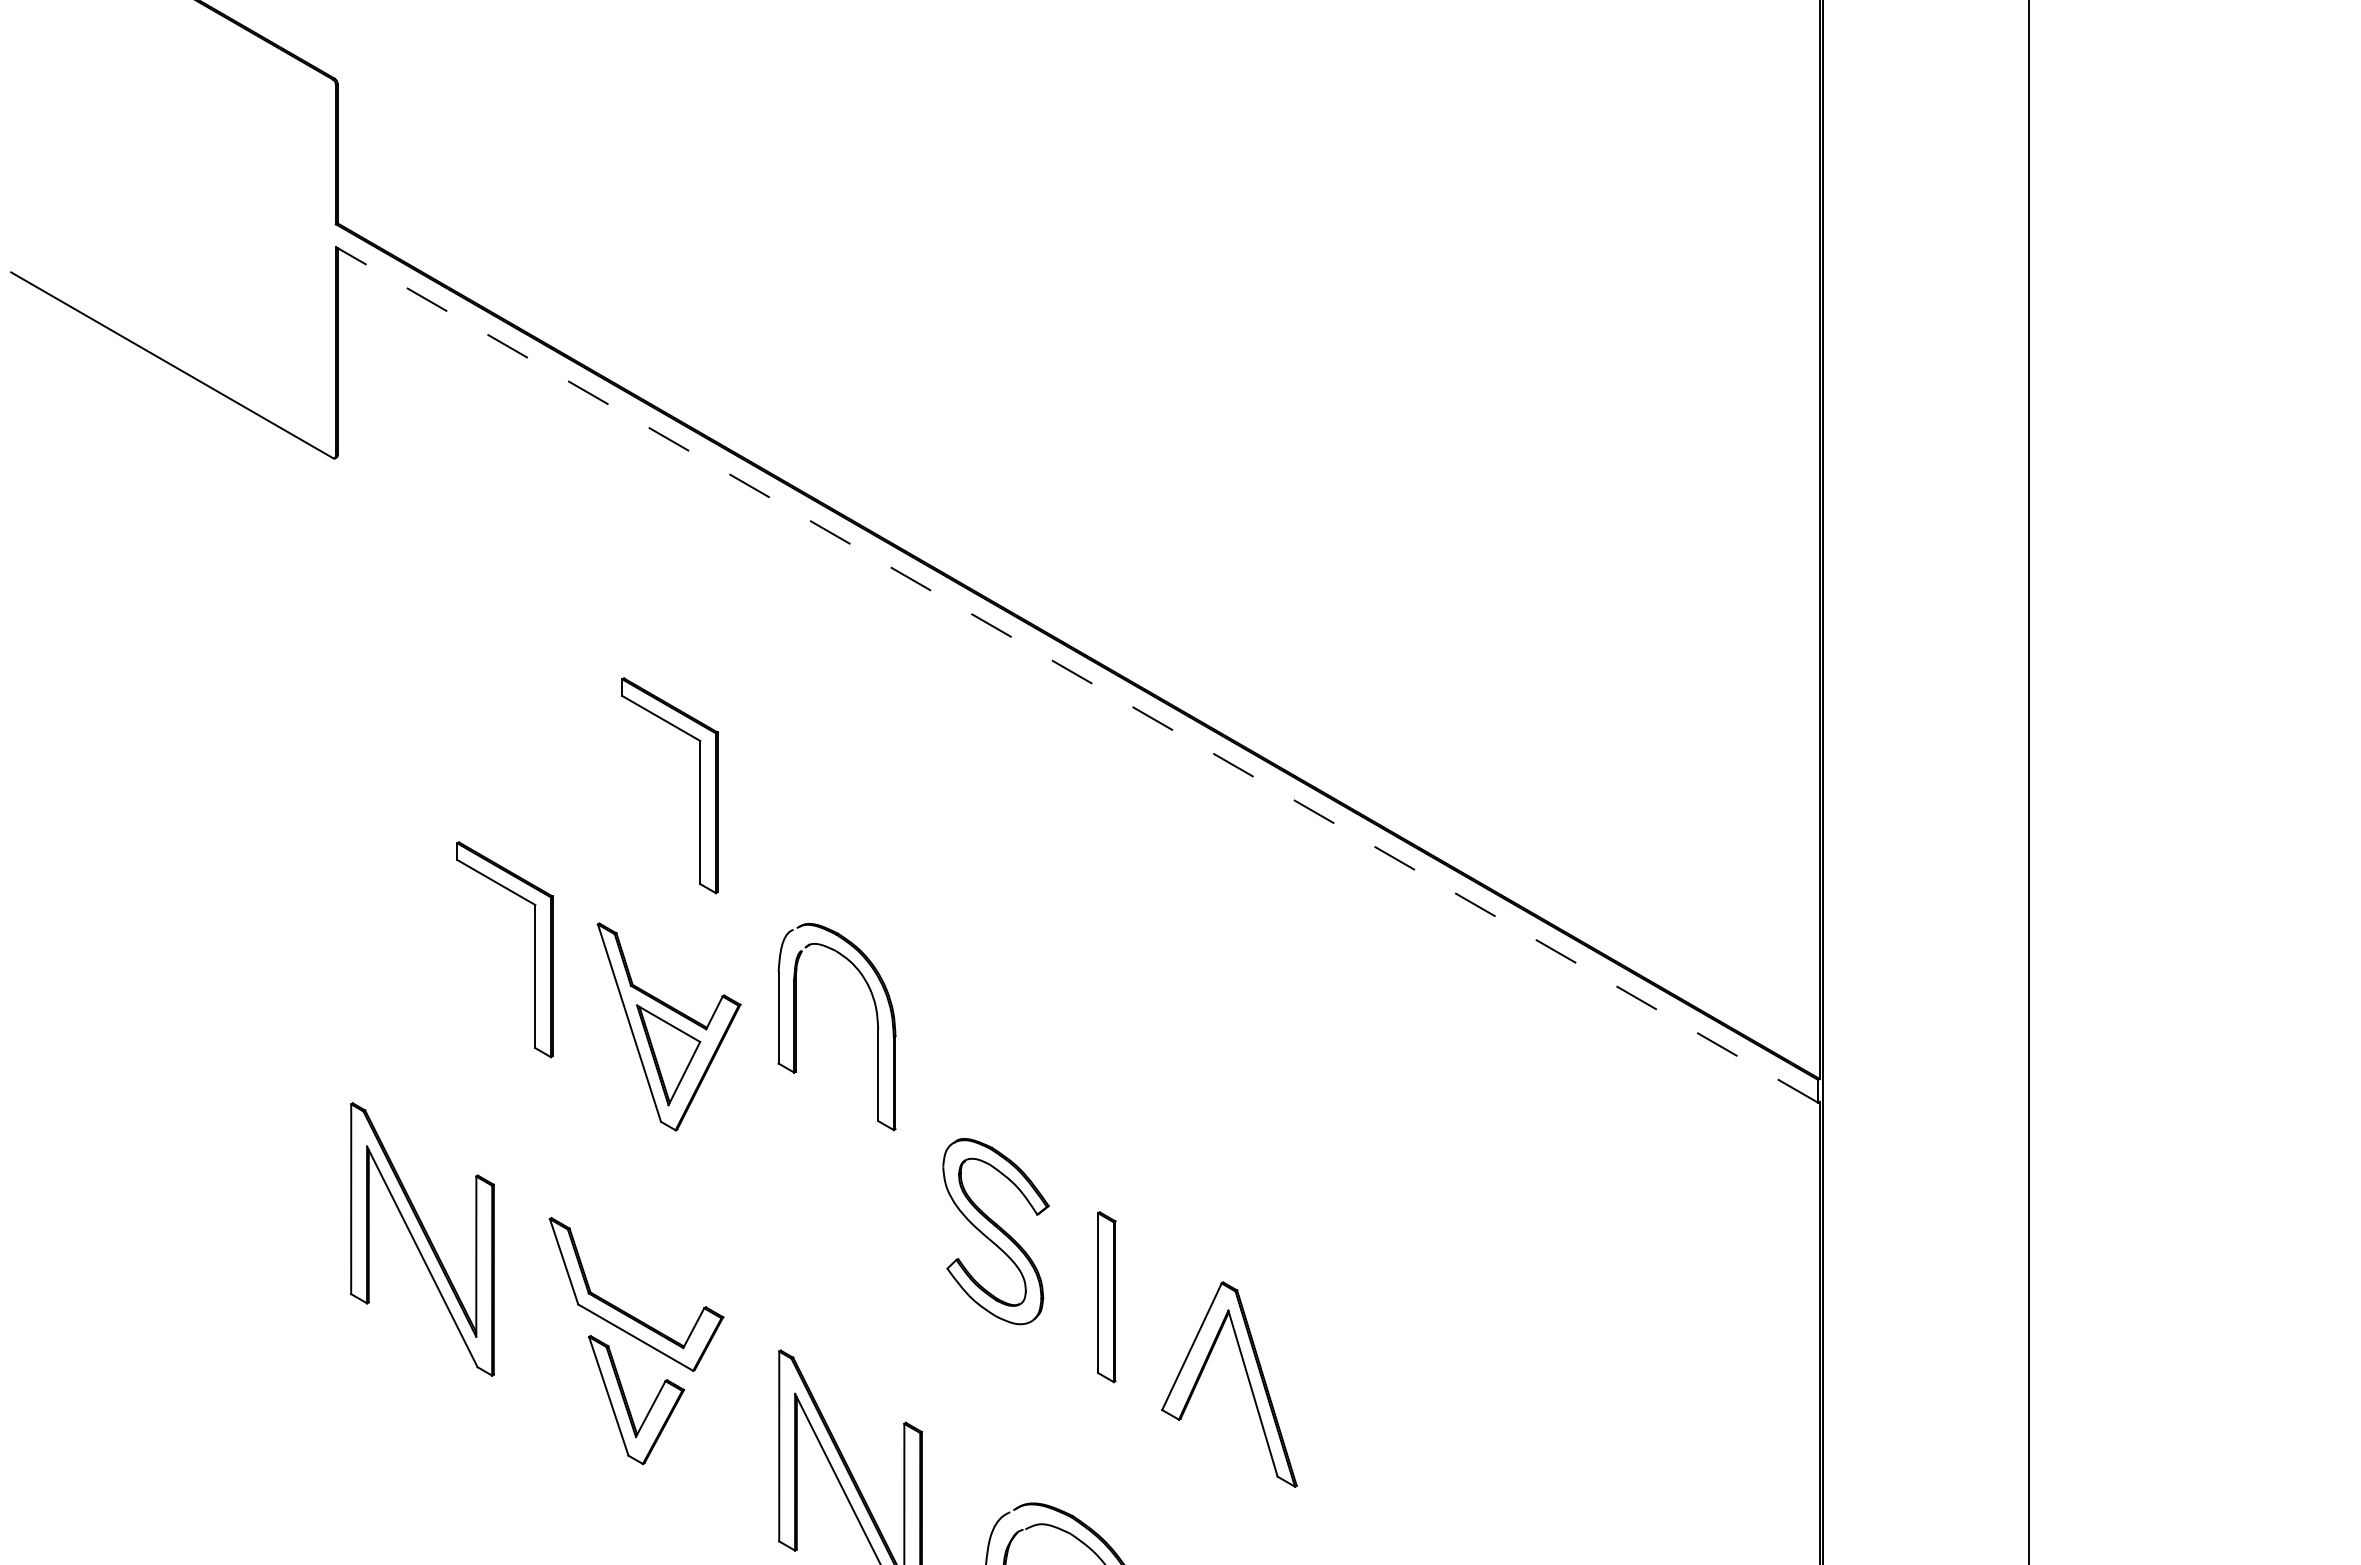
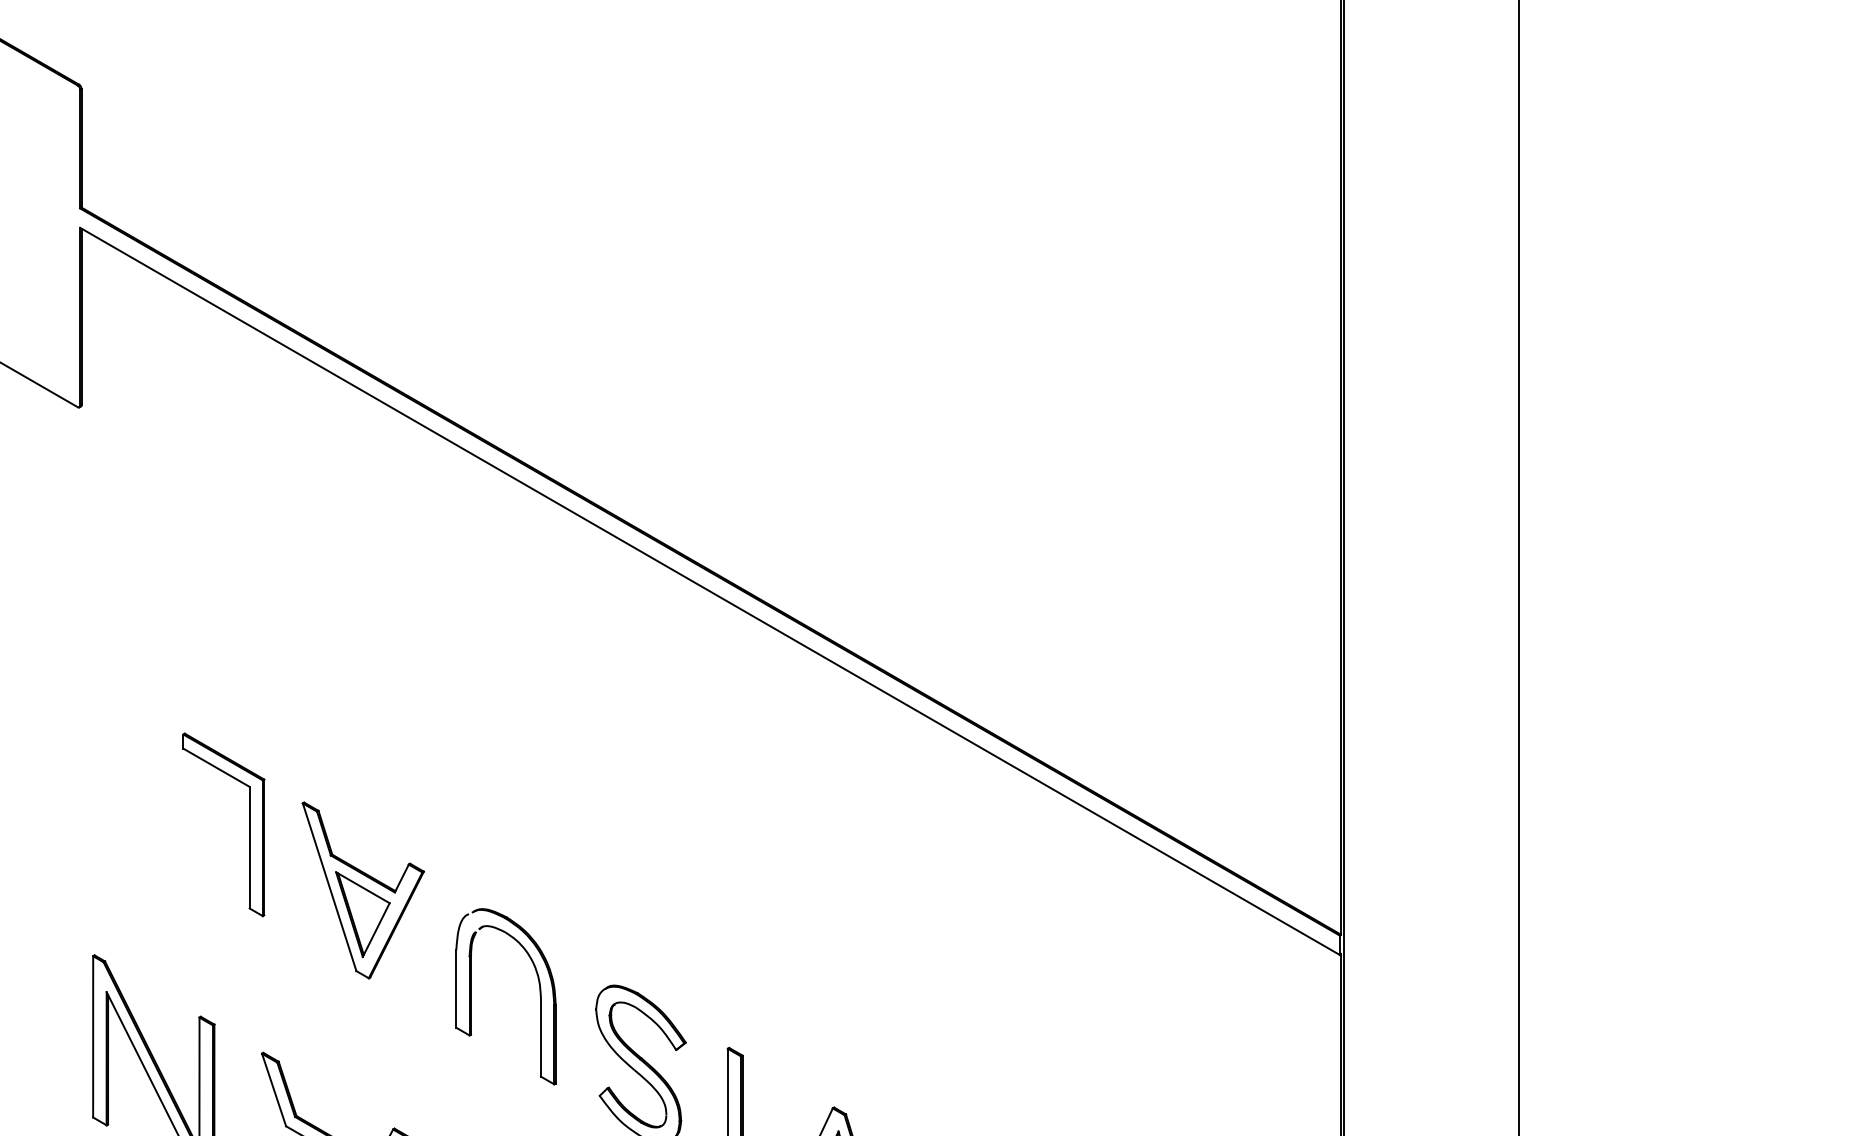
line: (1077, 674) -> (710, 590), dashed -> solid
part: (699, 785) -> (389, 685), removed
part: (796, 1027) -> (471, 997), moved

